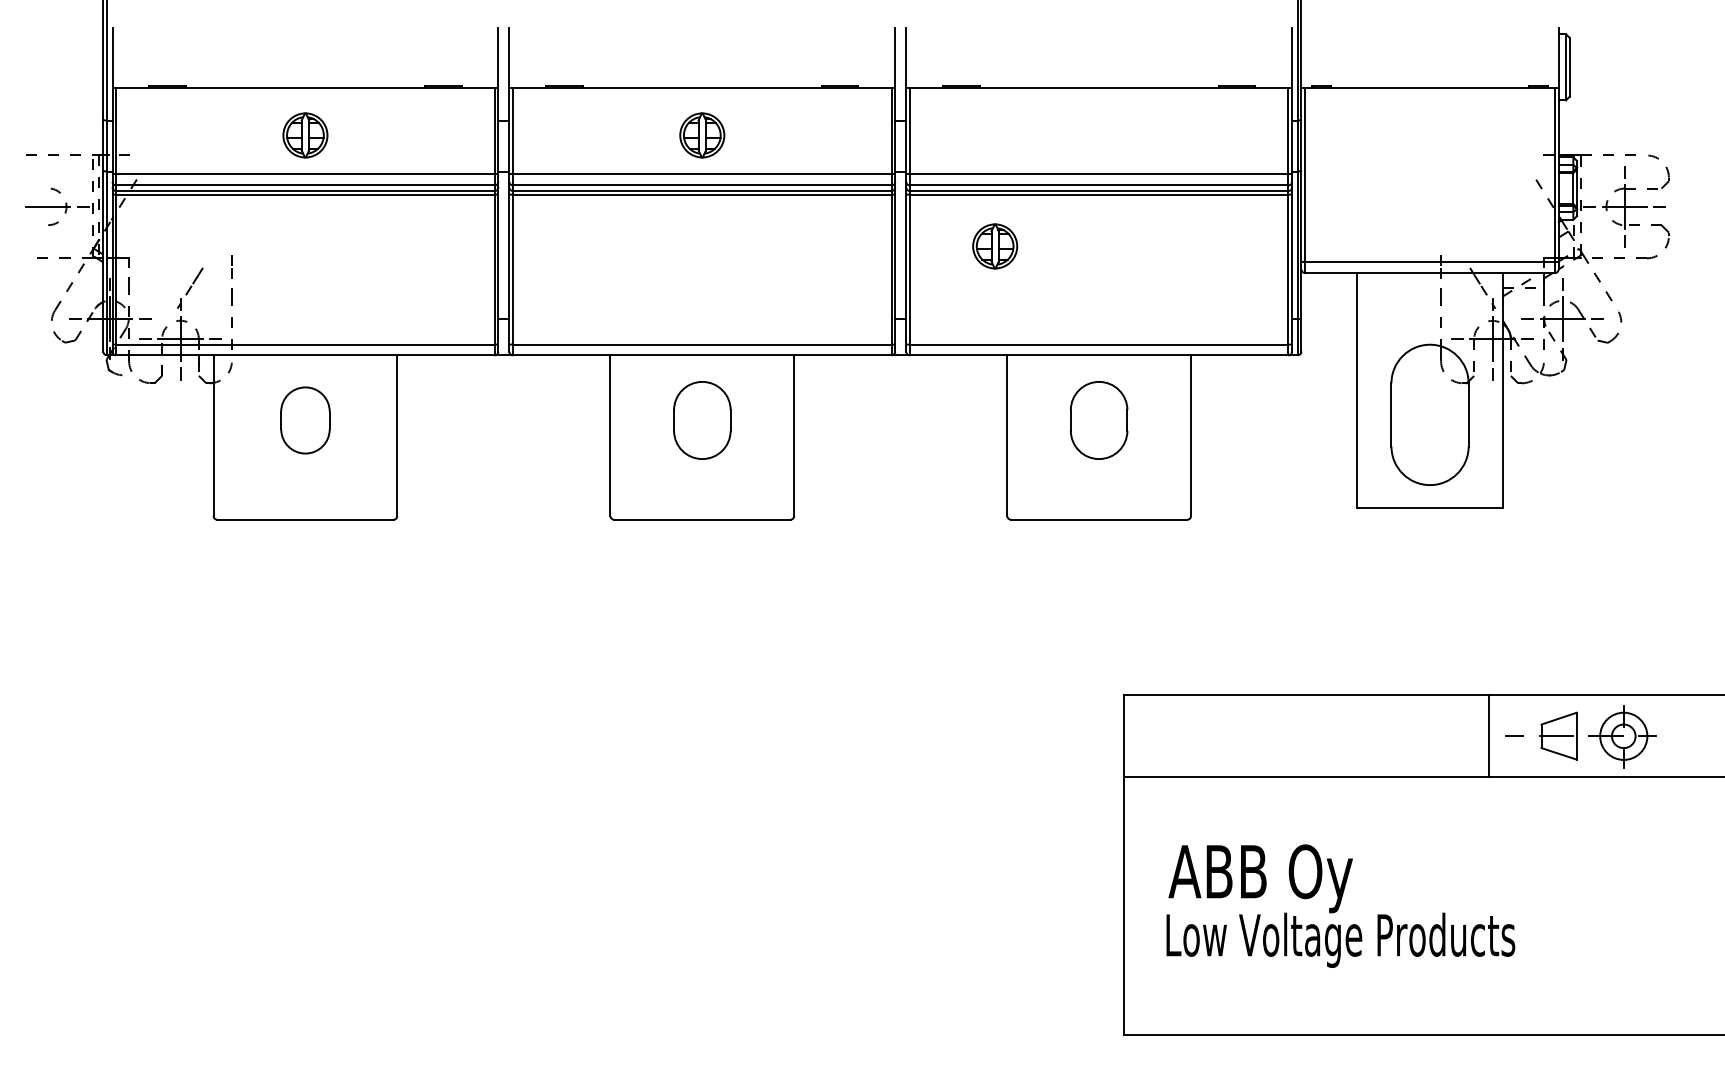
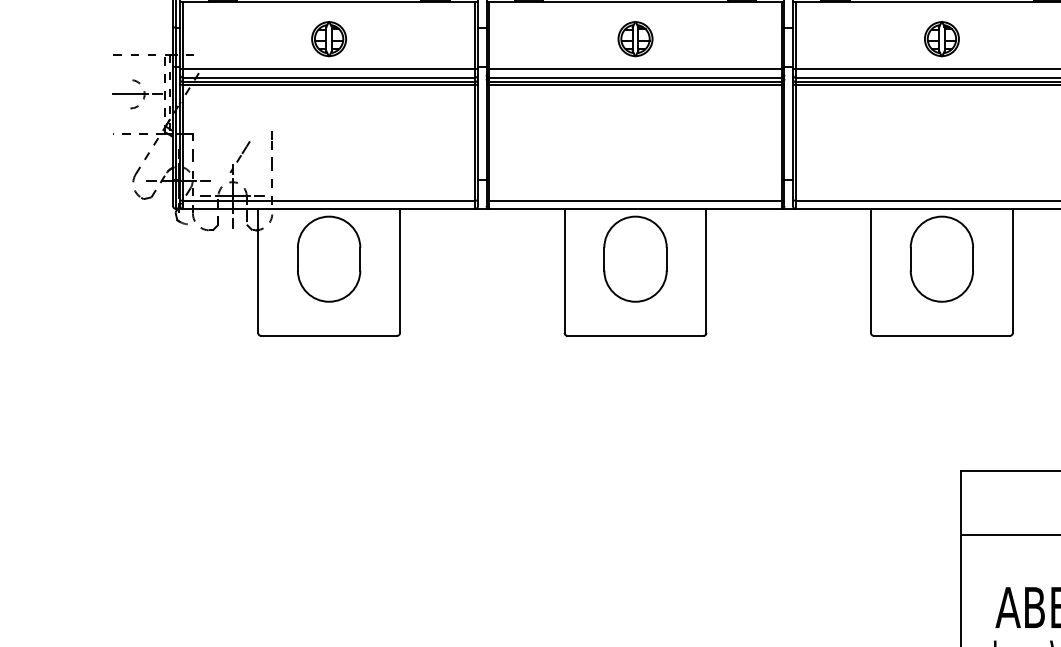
part: (995, 246) -> (942, 39), moved
part: (305, 420) -> (329, 259), size x1.67
part: (702, 420) -> (635, 259), size x1.43
part: (1098, 420) -> (941, 259), size x1.43

